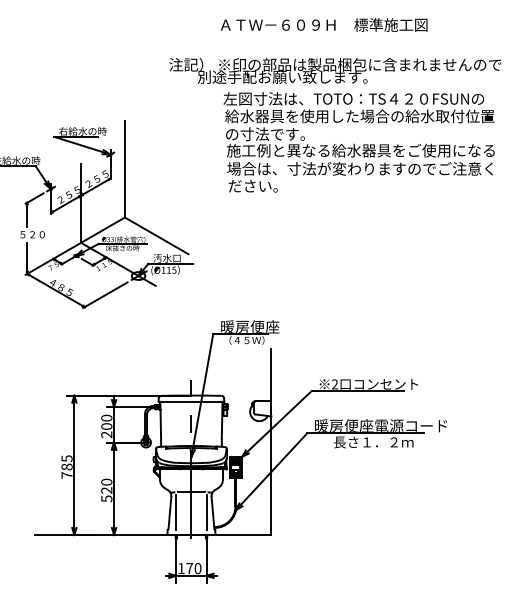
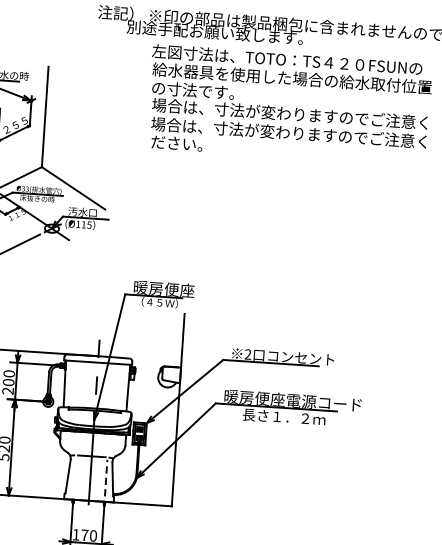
text: (360, 150) -> (290, 113), 施工例と異なる給水器具をご使用になる -> 場合は、寸法が変わりますのでご注意く
line: (176, 511) -> (75, 475), removed
line: (206, 512) -> (106, 478), solid -> dashed

